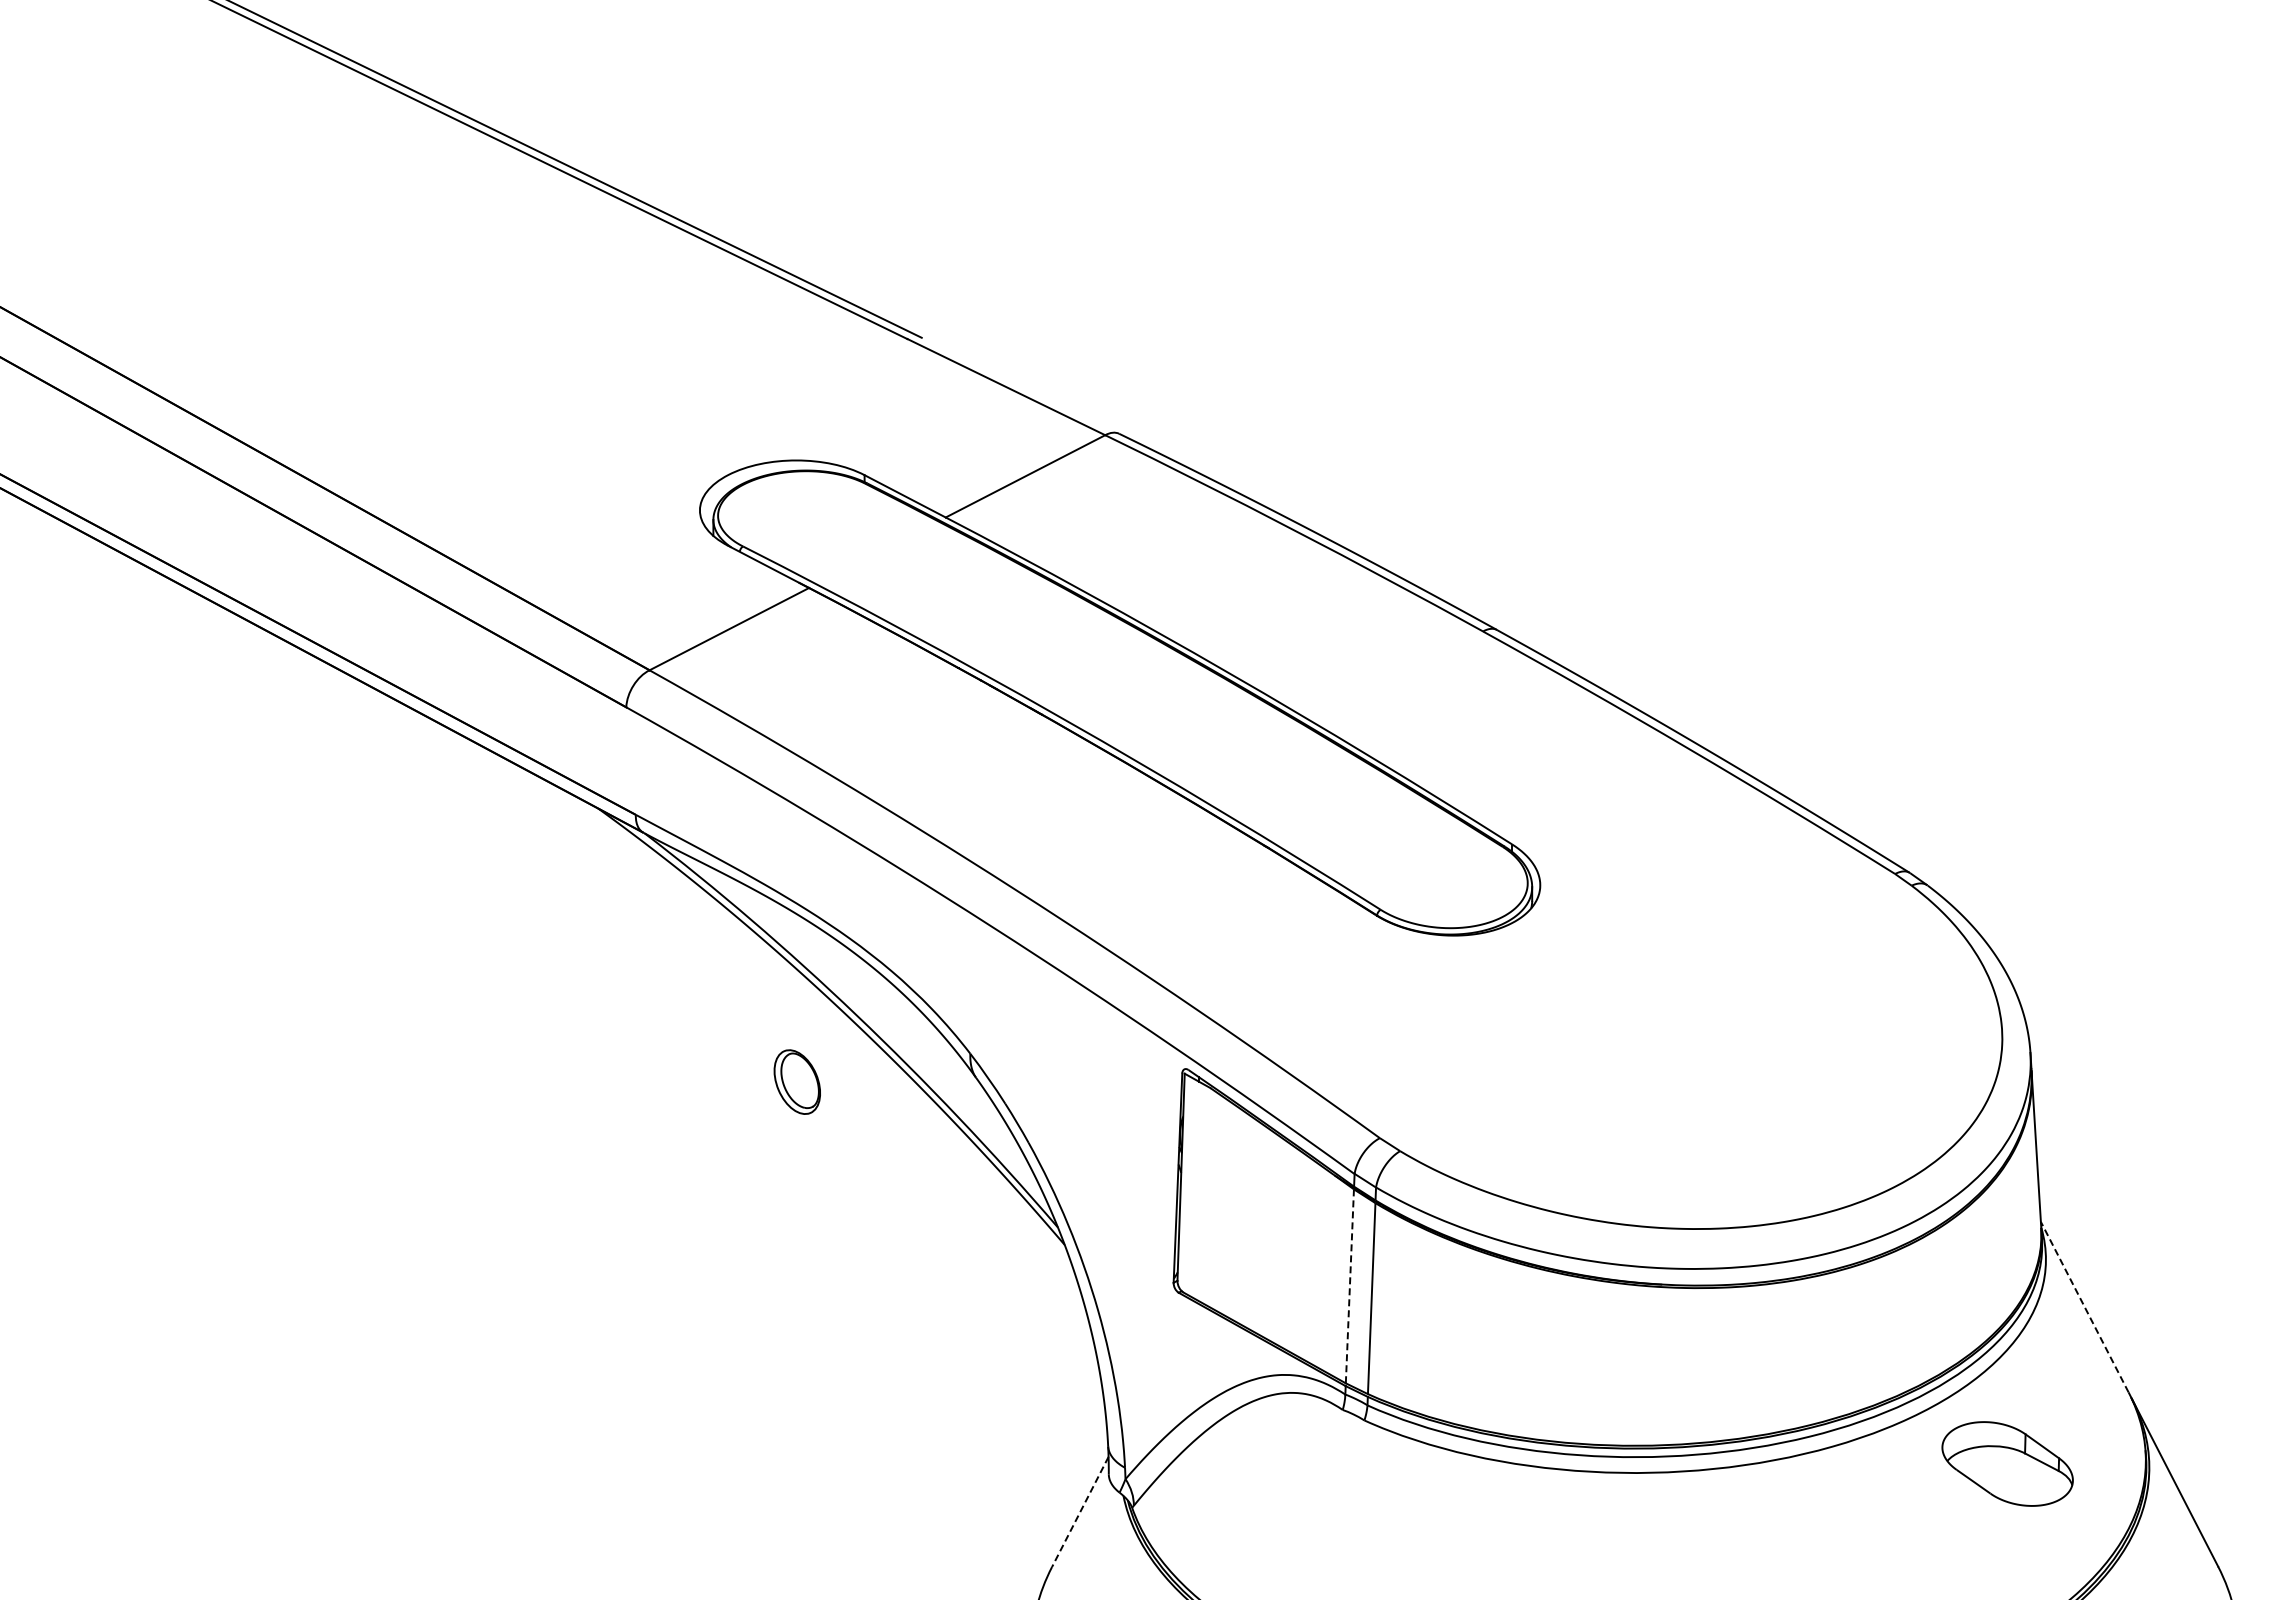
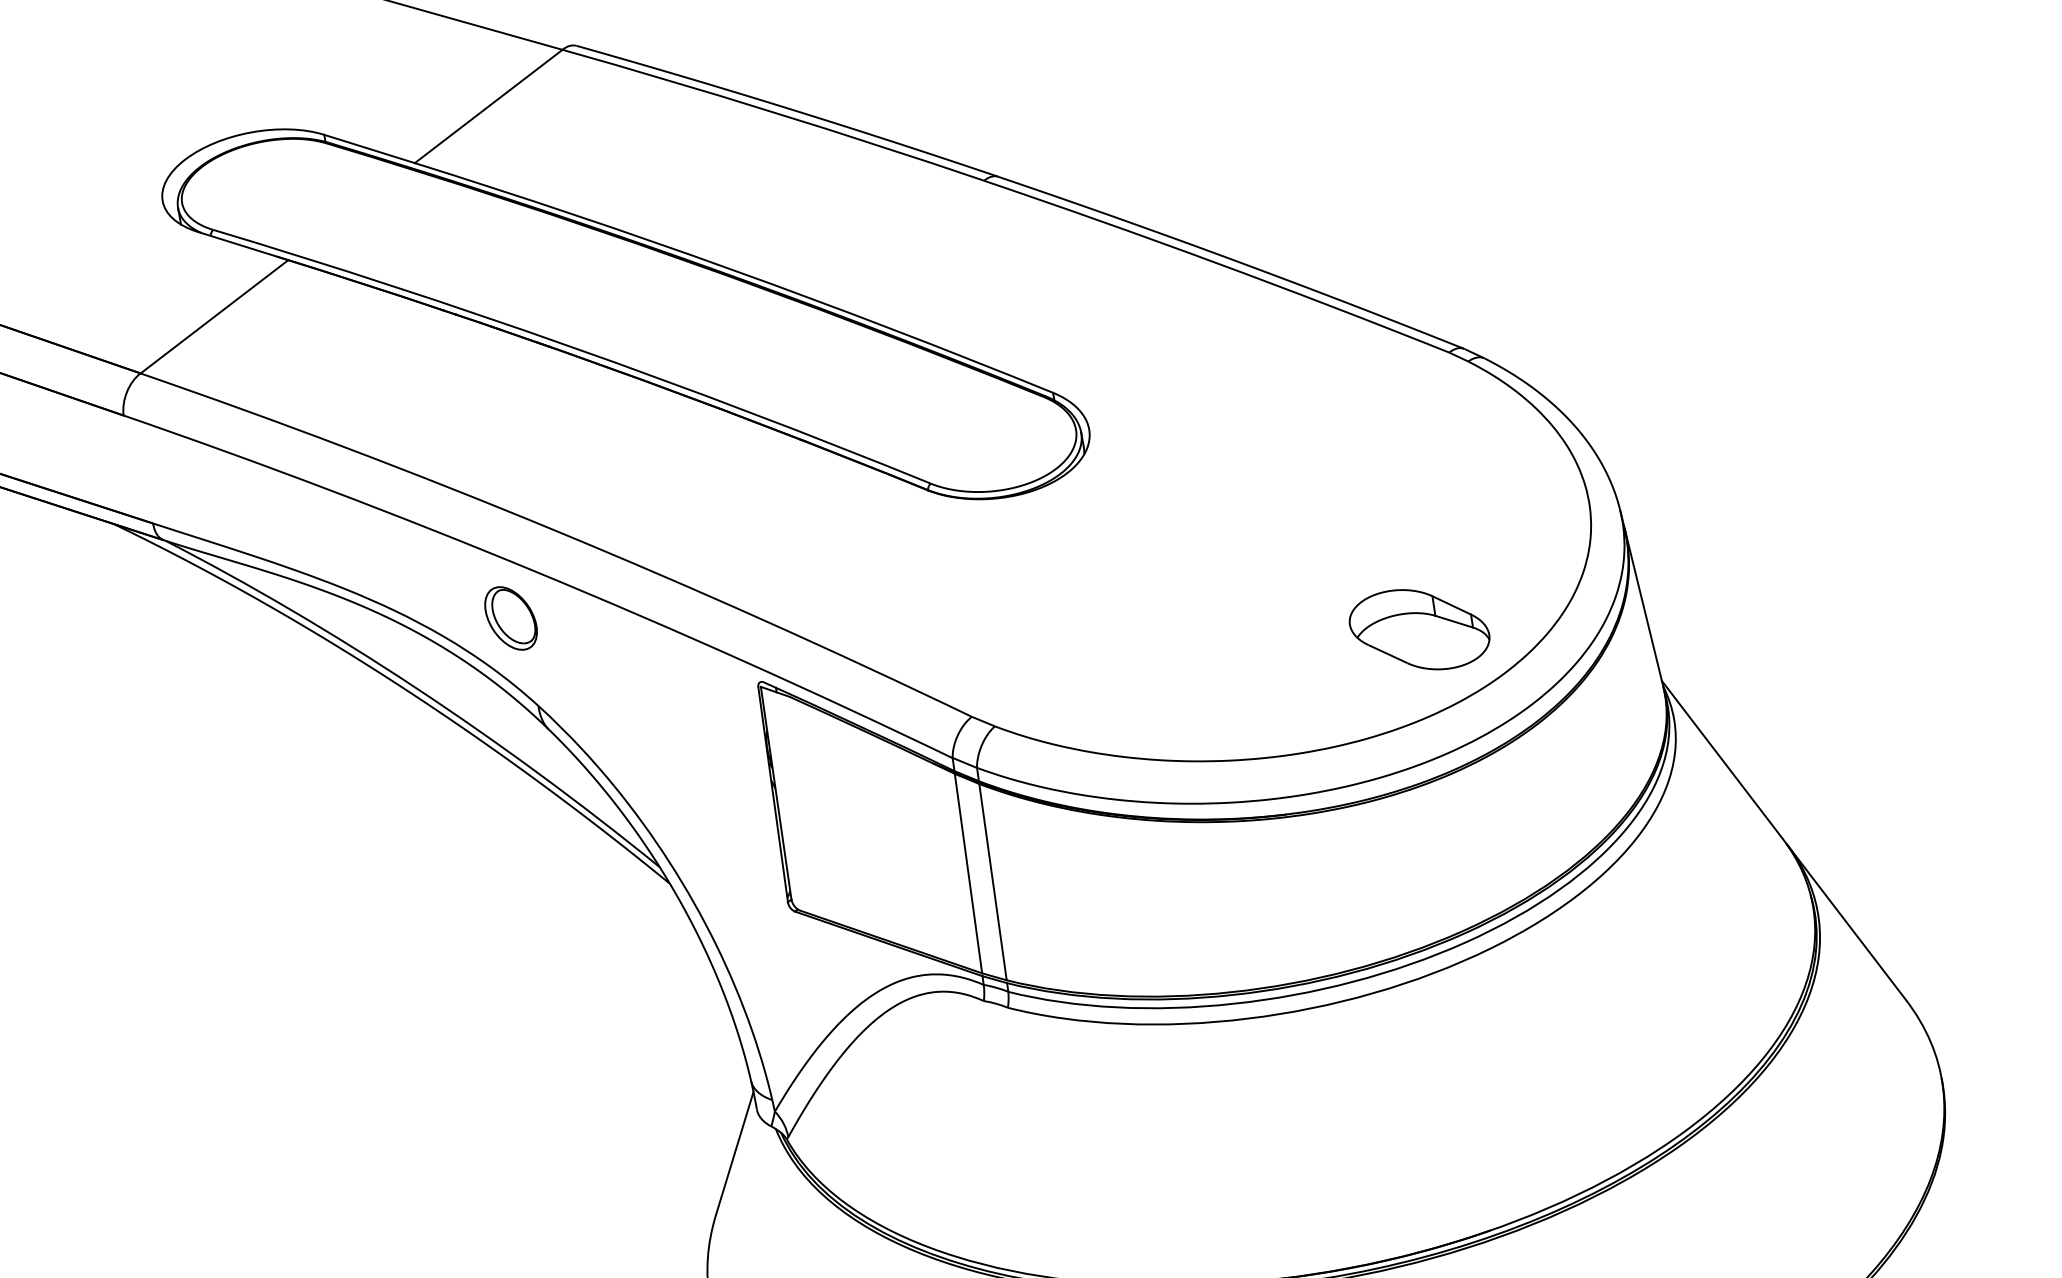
part: (796, 1081) -> (510, 618), moved
line: (1349, 1286) -> (968, 873), dashed -> solid
line: (2084, 1307) -> (1722, 760), dashed -> solid
part: (2007, 1463) -> (1419, 629), moved
line: (1080, 1512) -> (735, 1153), dashed -> solid

